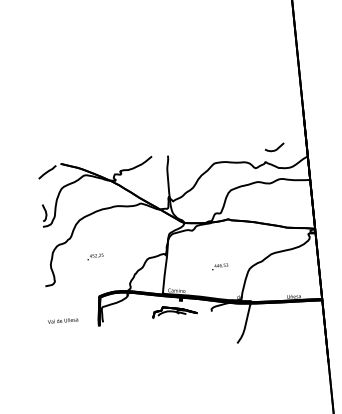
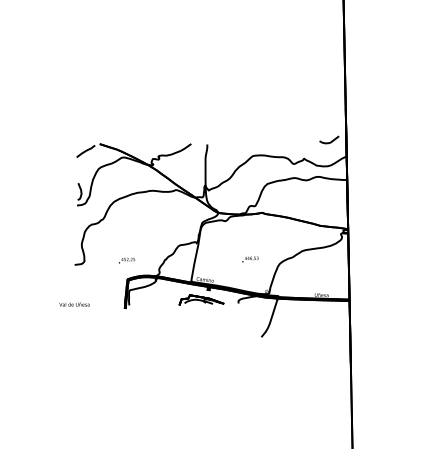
curve: (276, 147) -> (331, 140), moved
text: (95, 256) -> (127, 260), moved
text: (63, 320) -> (74, 304), moved

